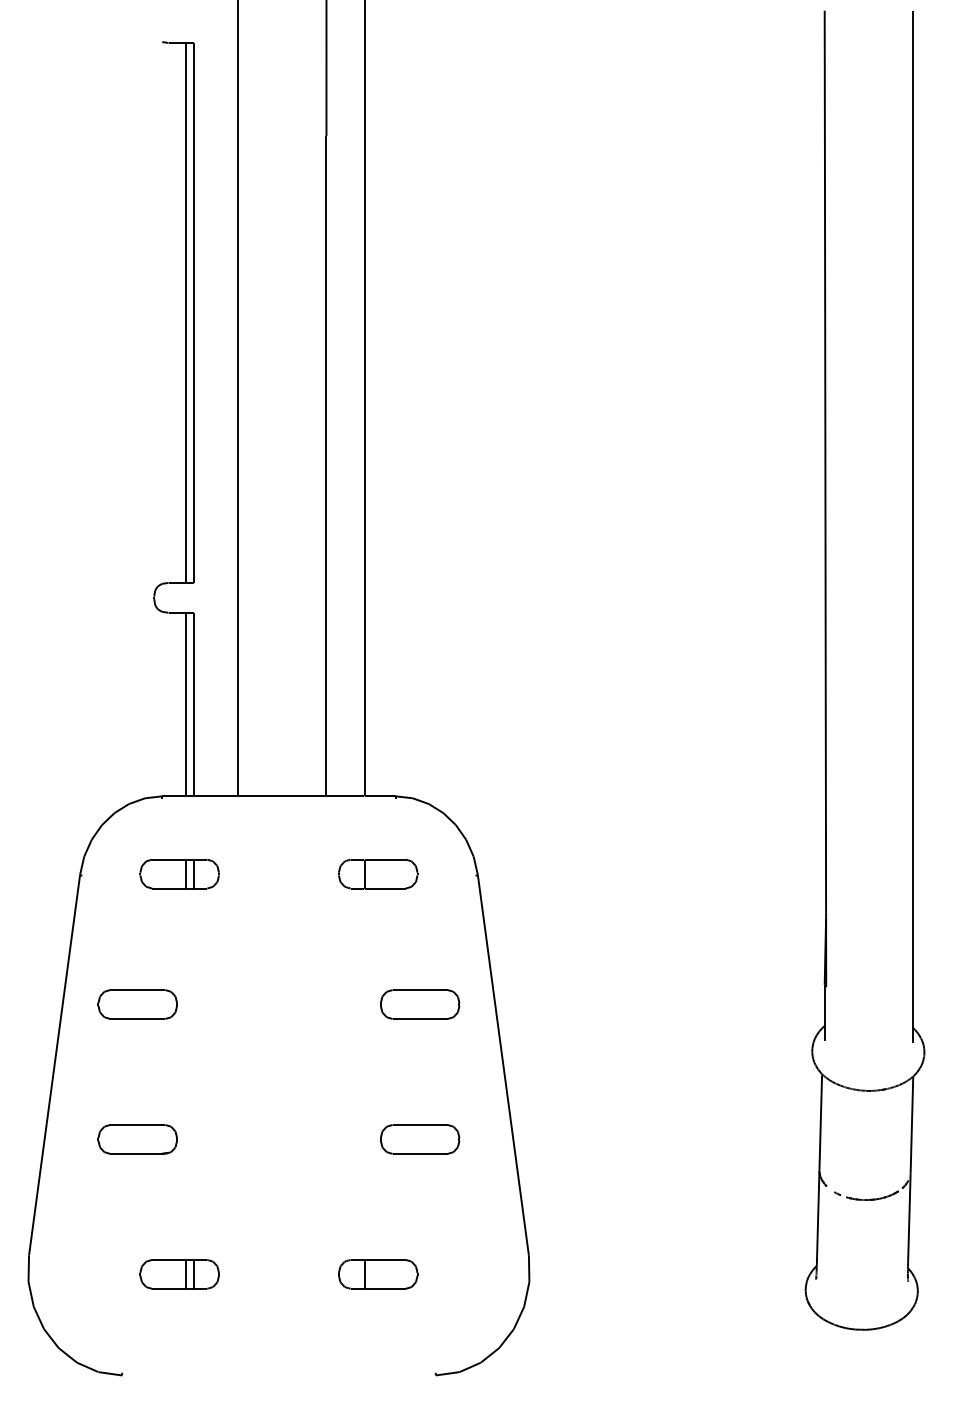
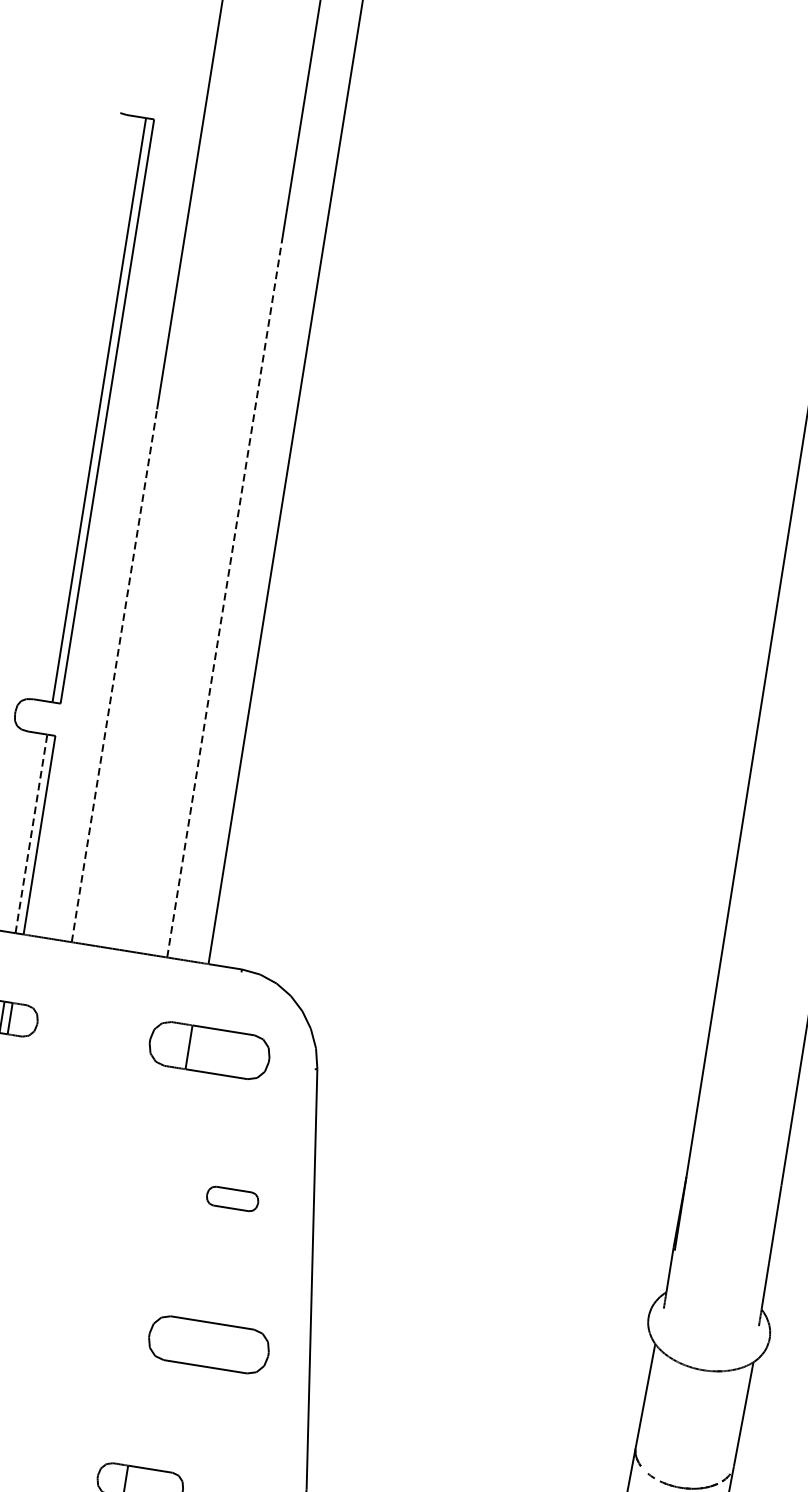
line: (326, 465) -> (224, 599), solid -> dashed
line: (238, 549) -> (114, 675), solid -> dashed
line: (186, 704) -> (31, 833), solid -> dashed
part: (378, 873) -> (210, 1049), size x1.4
part: (420, 1004) -> (232, 1199), size x0.6
part: (420, 1139) -> (209, 1345), size x1.4

